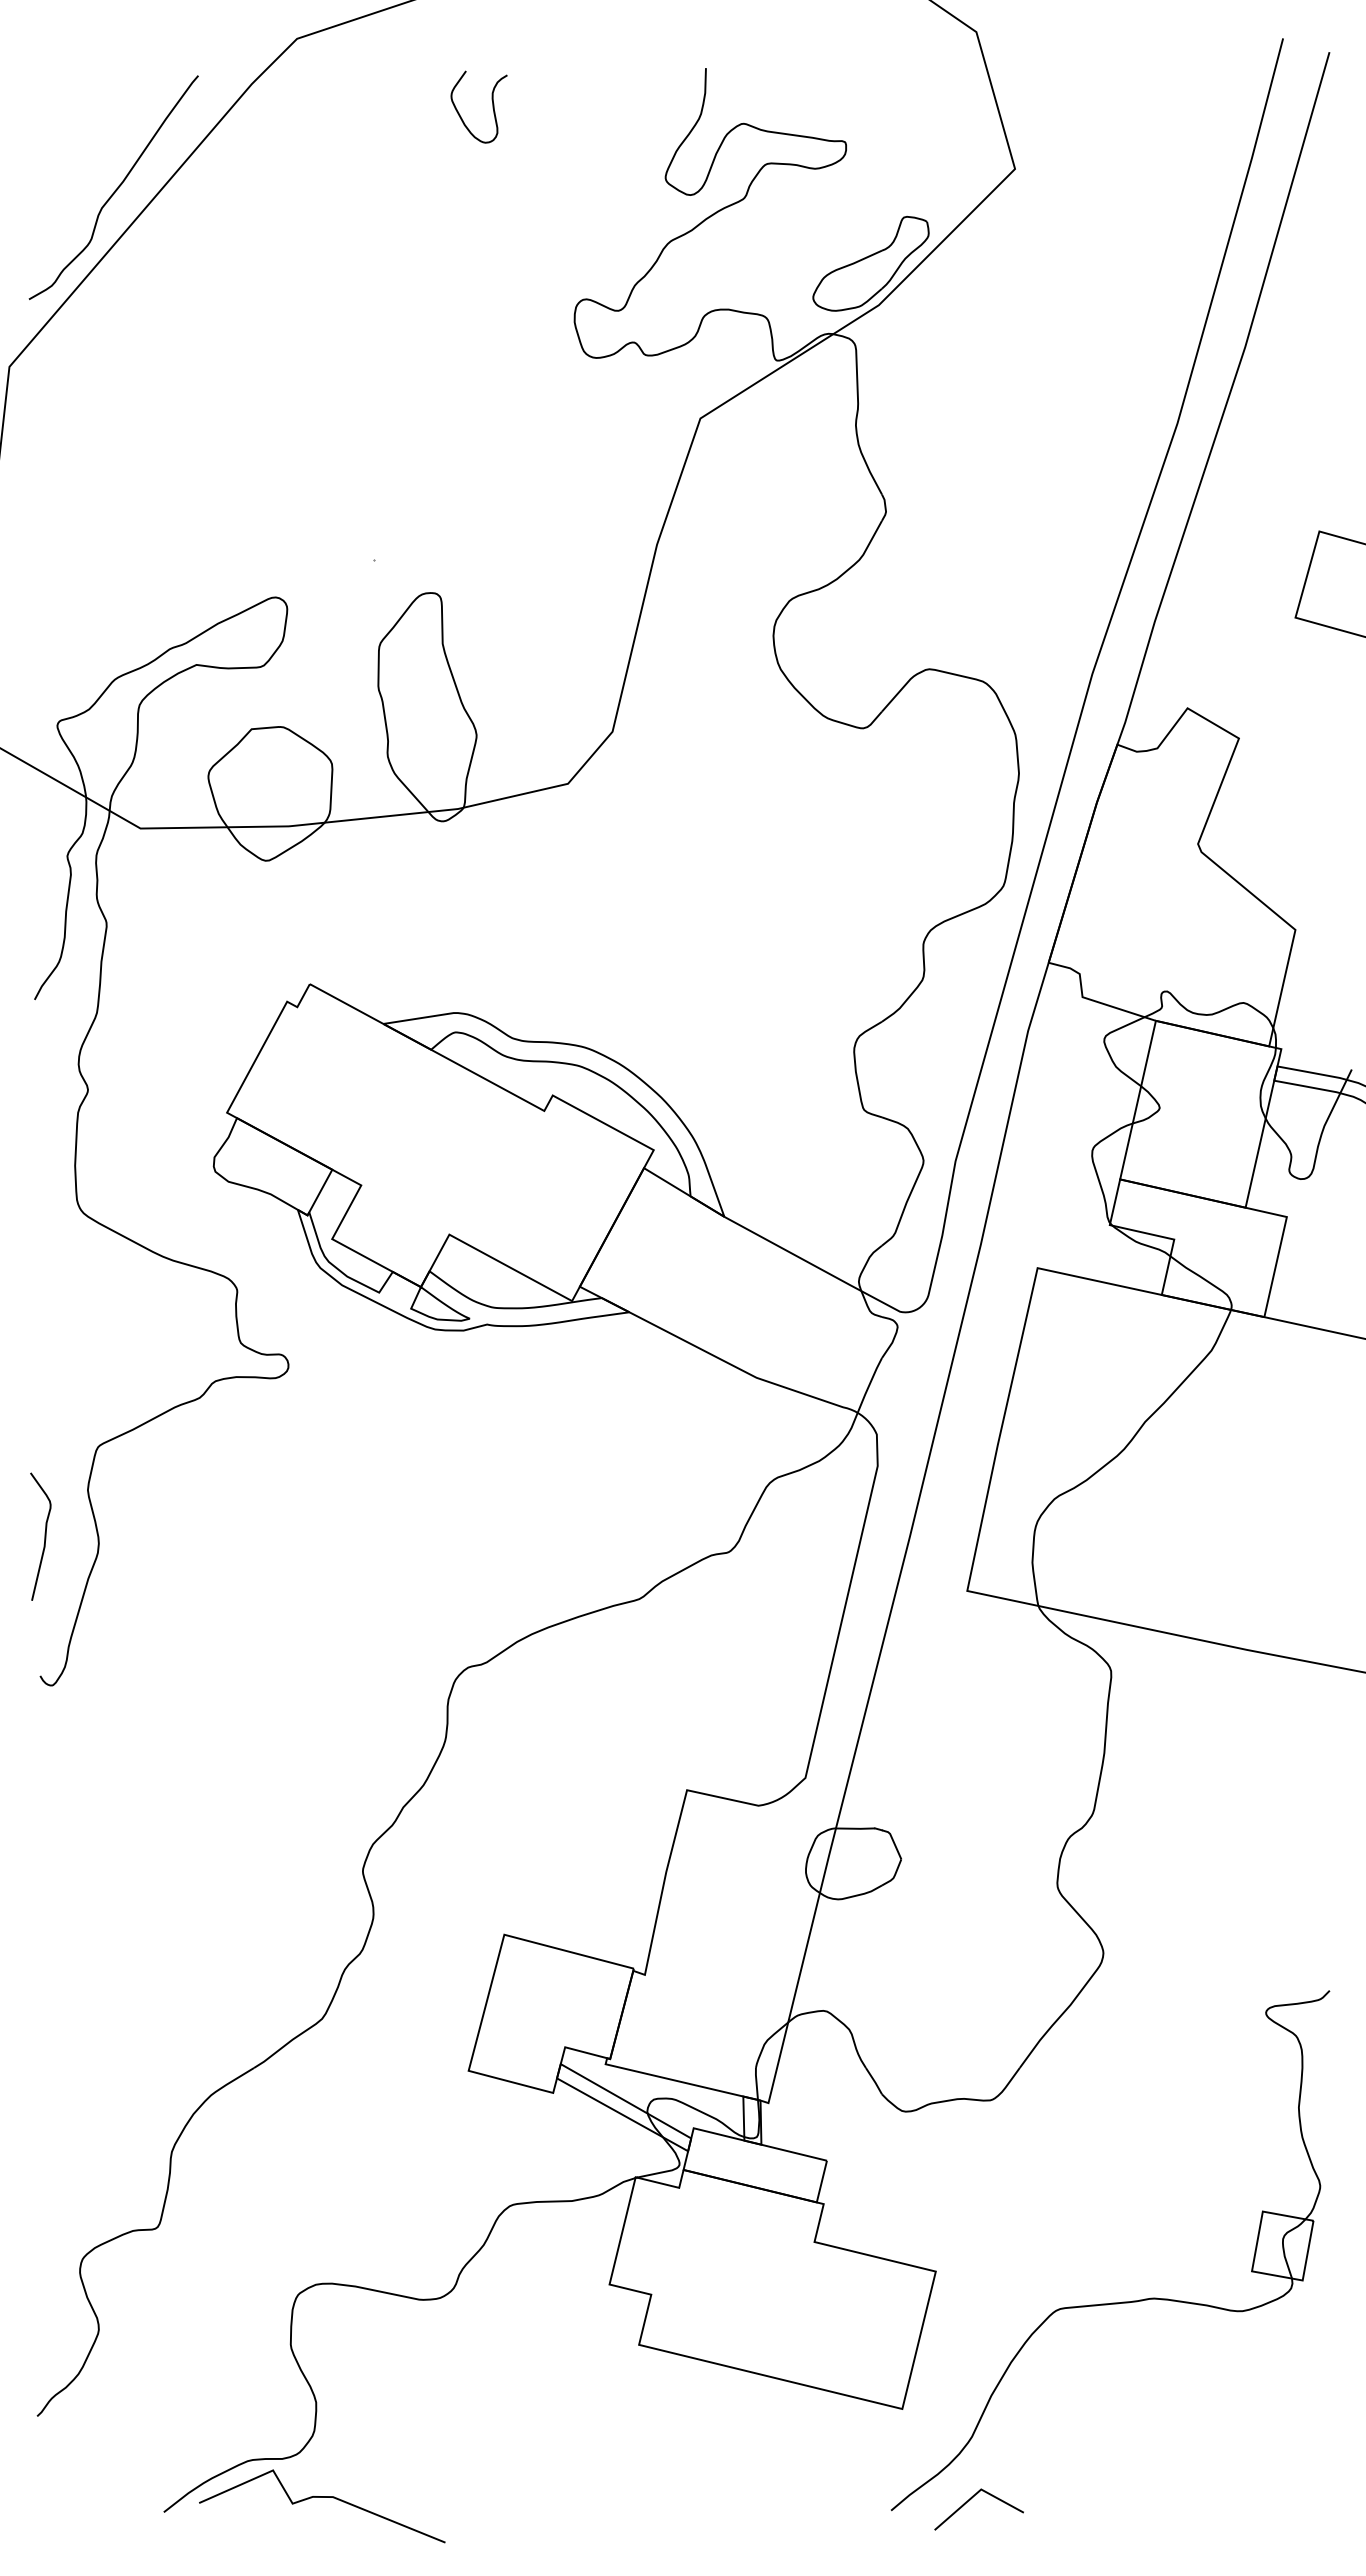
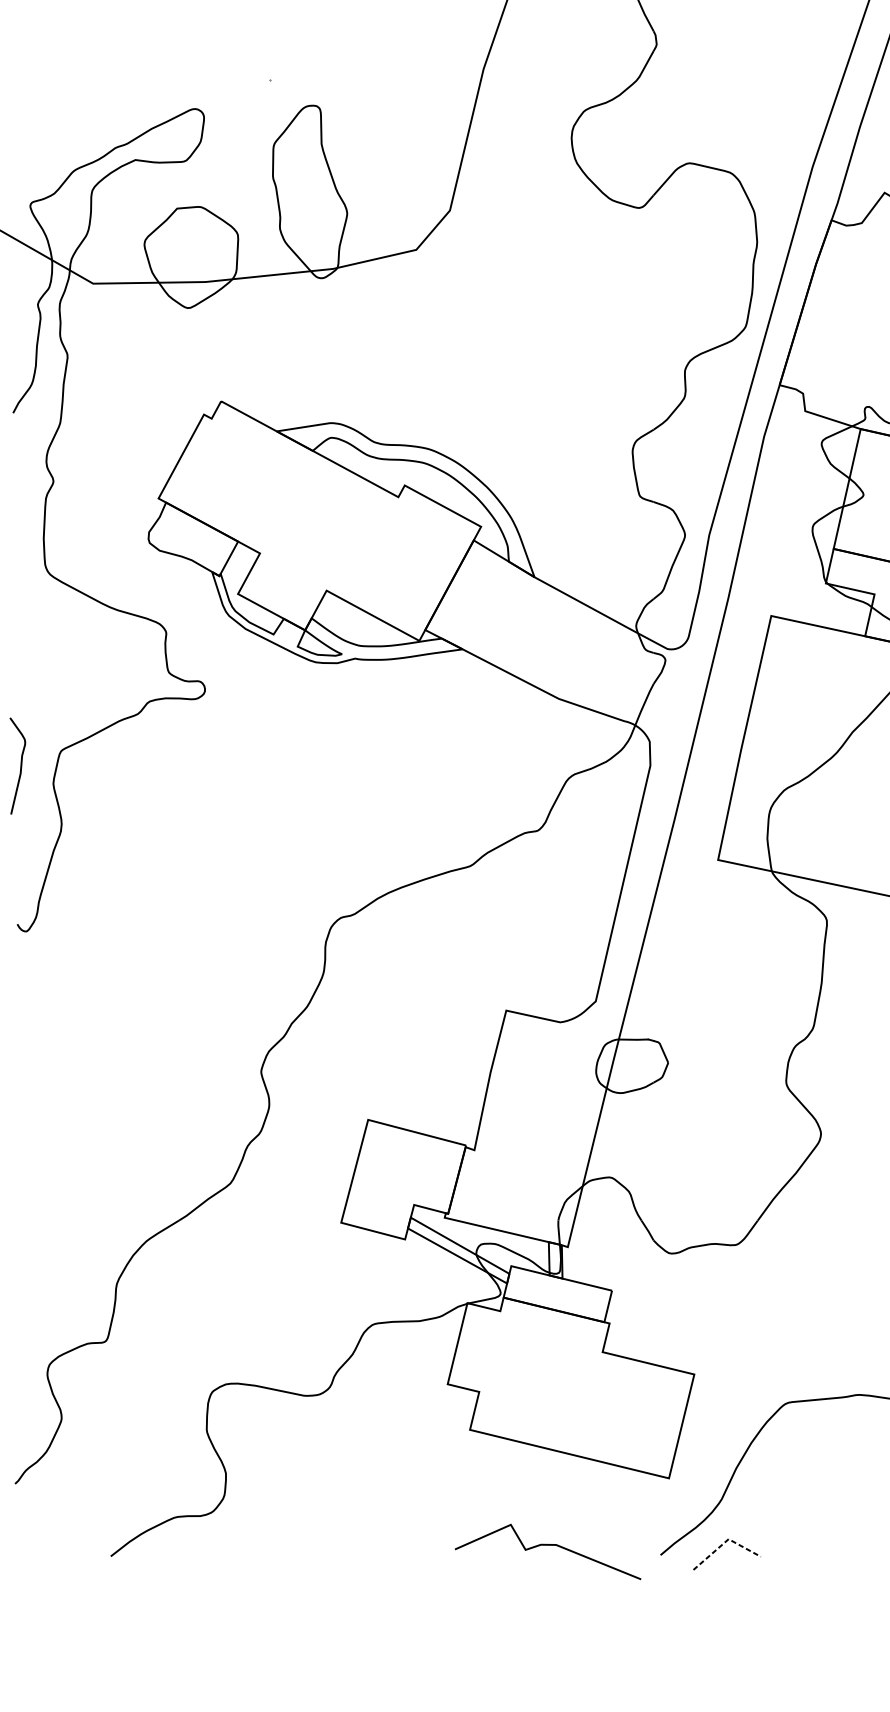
curve: (44, 1536) -> (20, 765), moved
line: (976, 2493) -> (725, 1542), solid -> dashed
curve: (322, 2497) -> (548, 1545), moved

